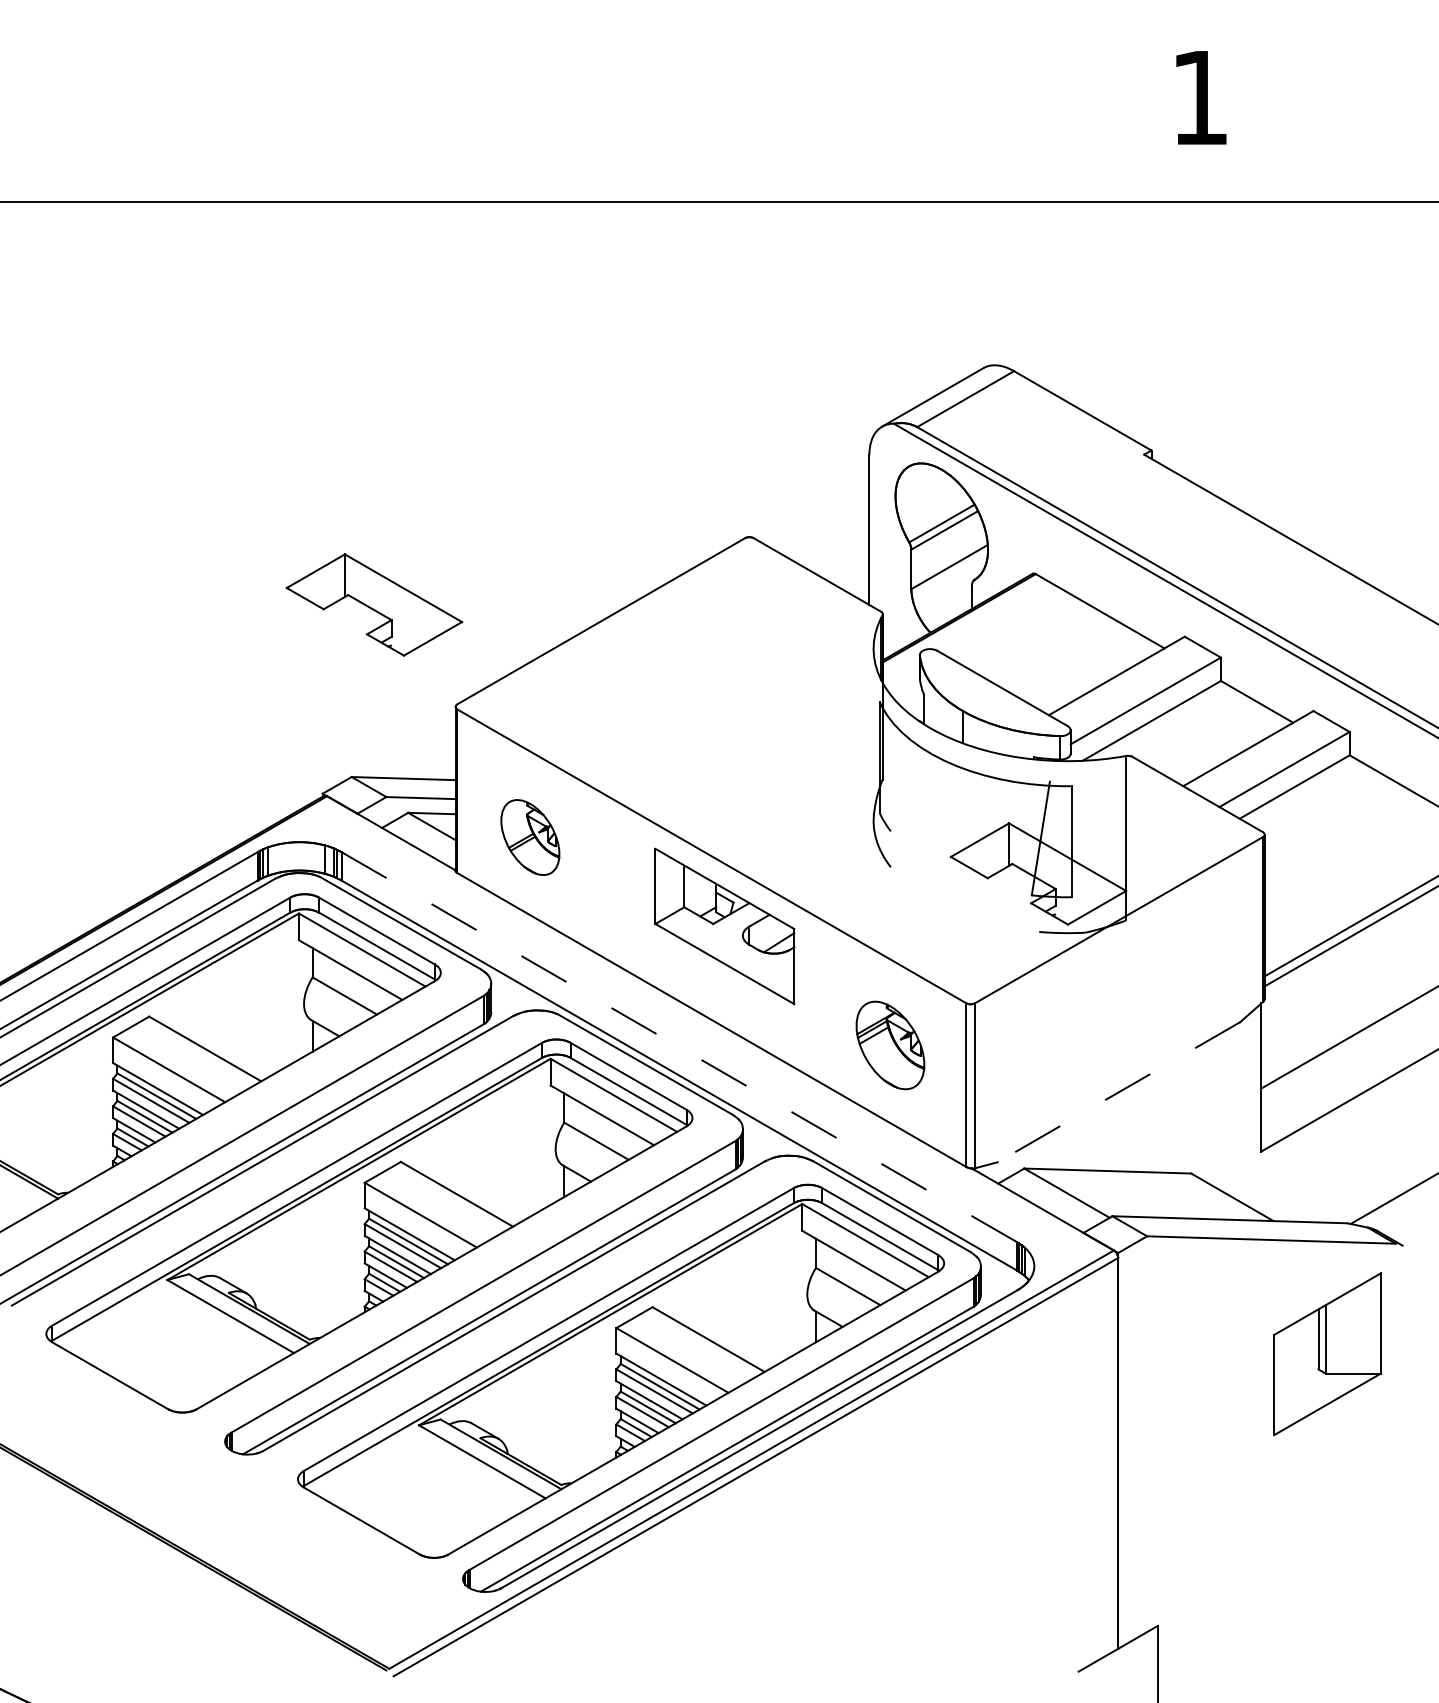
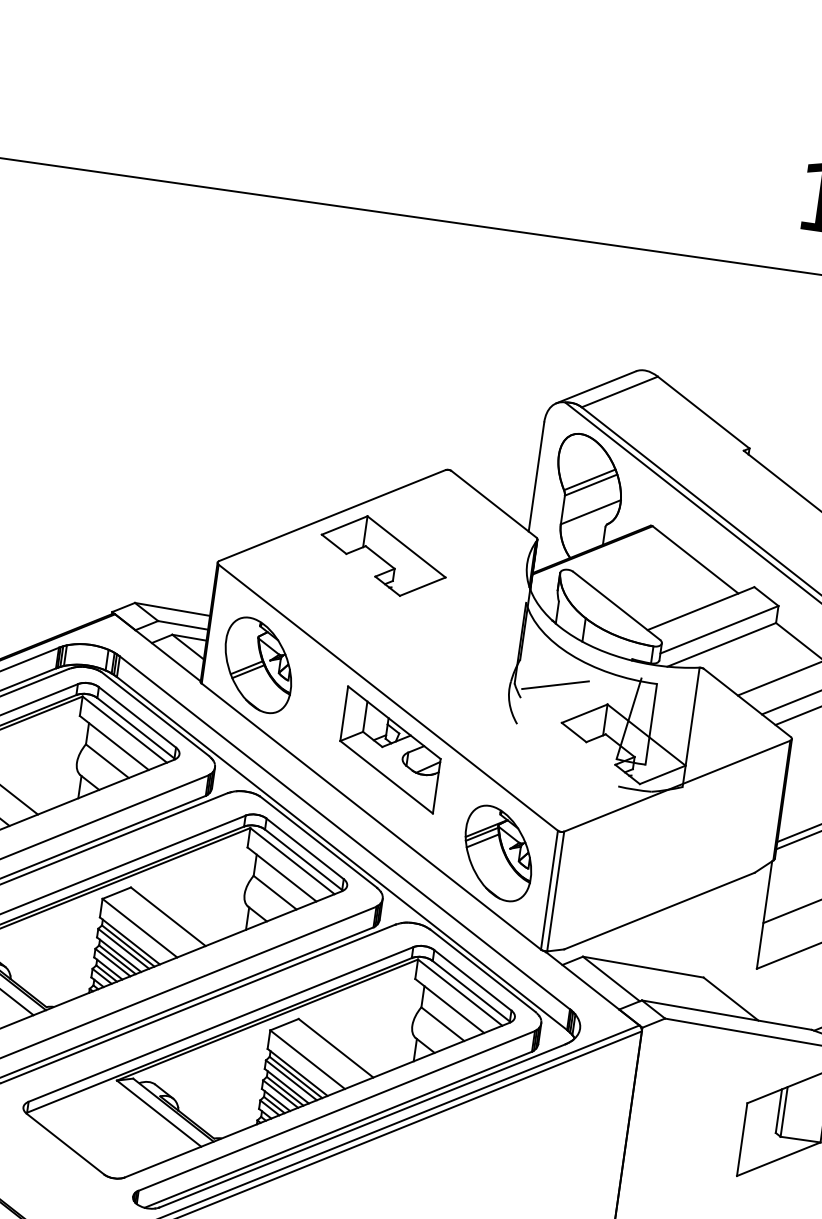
part: (374, 604) -> (383, 555), moved
line: (934, 806) -> (555, 684), added
part: (530, 837) -> (258, 665), size x1.67
part: (890, 1045) -> (498, 853), size x1.43
line: (679, 1047) -> (345, 833), dashed -> solid
line: (1118, 1092) -> (659, 911), dashed -> solid

